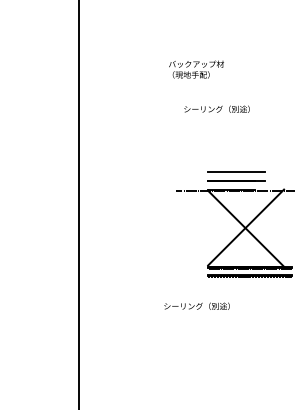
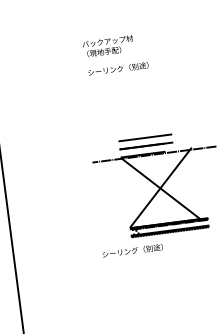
text: (196, 69) -> (108, 46), moved
text: (216, 108) -> (117, 68), moved
text: (196, 305) -> (132, 250), moved

